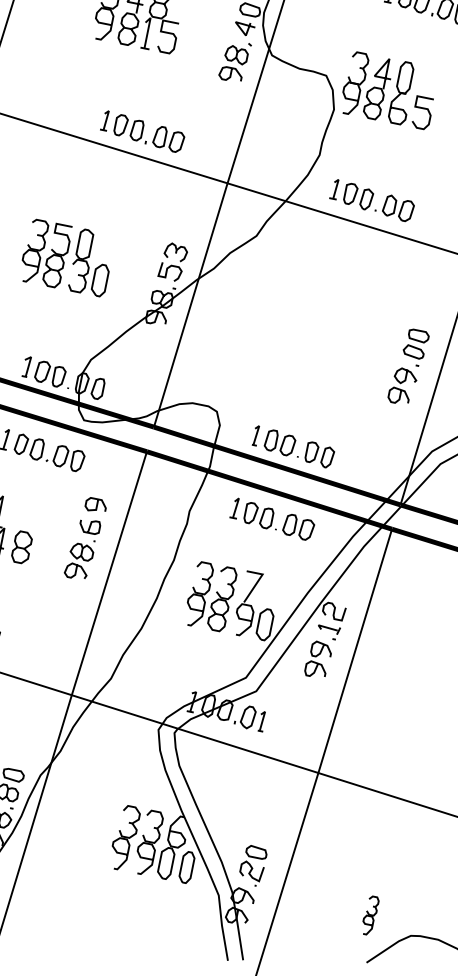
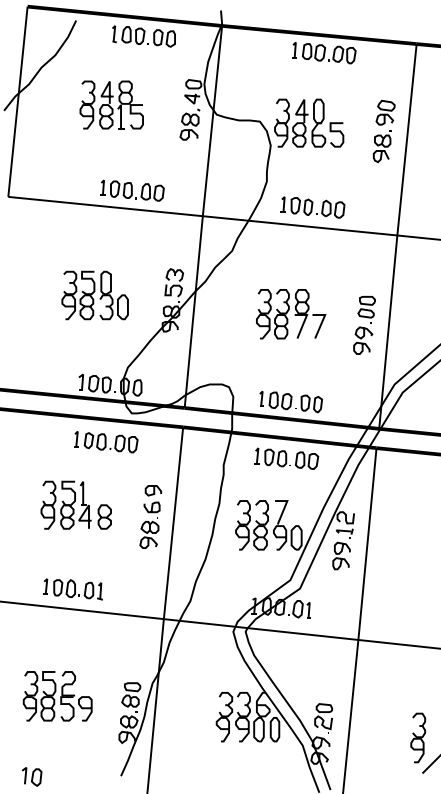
part: (316, 333) -> (291, 314), added
part: (85, 538) -> (150, 516), moved
part: (369, 914) -> (417, 737), size x1.67

